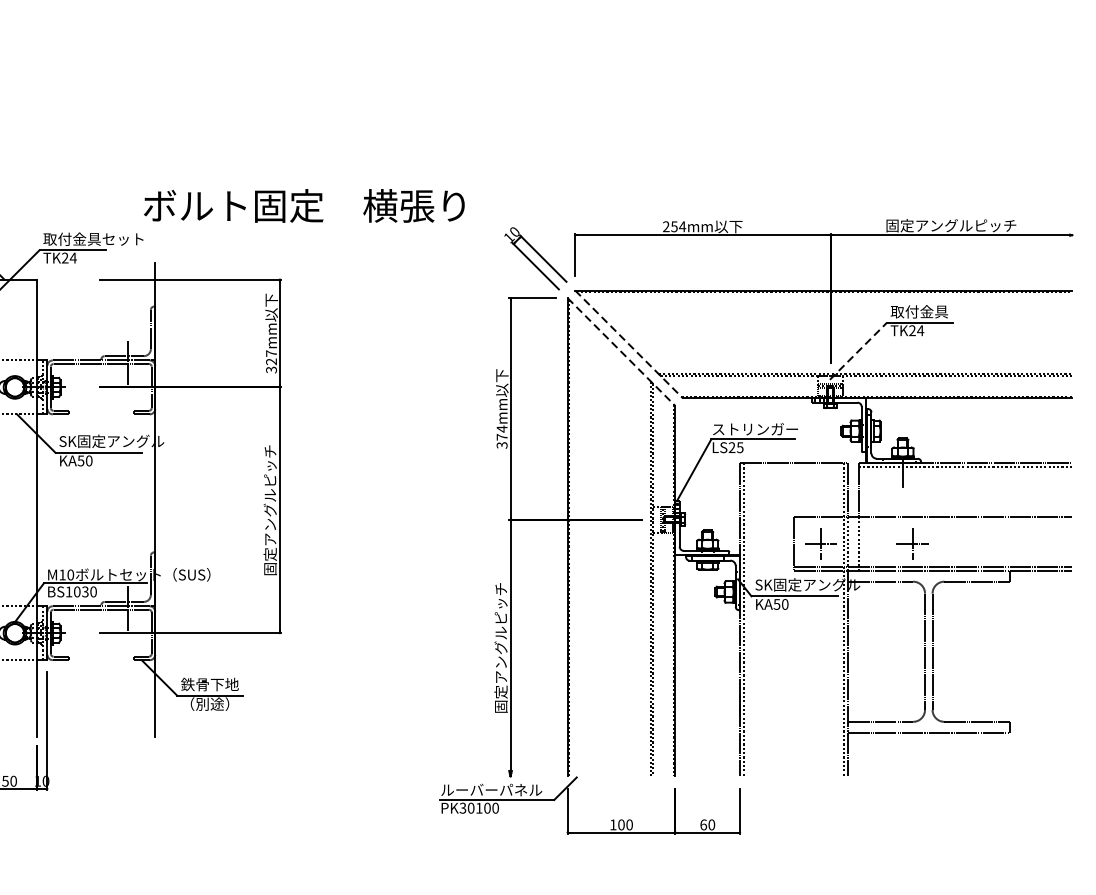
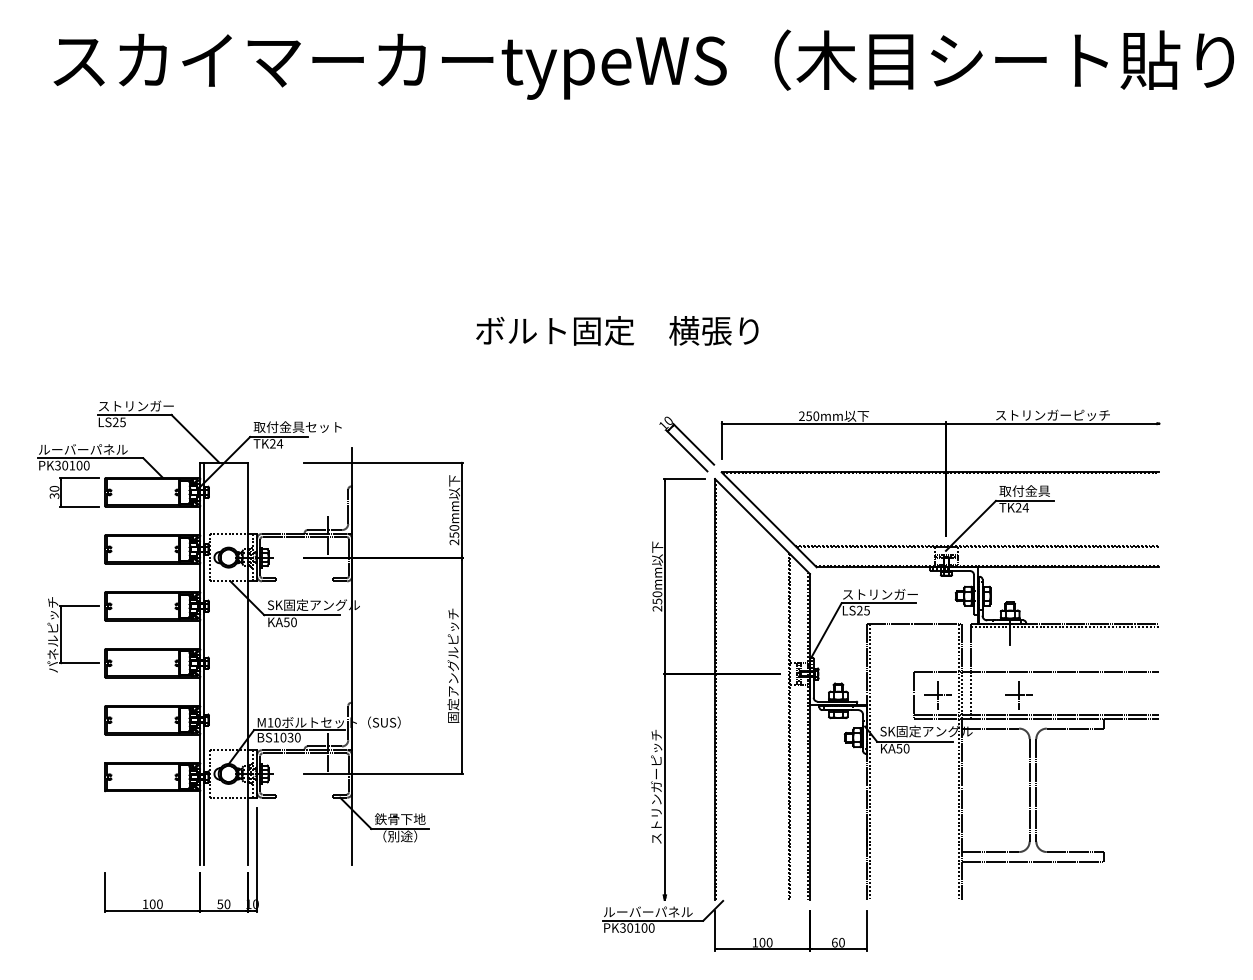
text: (304, 205) -> (617, 330), moved
text: (929, 225) -> (1033, 415), 固定アングルピッチ -> ストリンガーピッチ
text: (682, 227) -> (816, 416), 254mm -> 250mm
line: (629, 345) -> (769, 520), dashed -> solid
line: (858, 350) -> (971, 525), dashed -> solid
line: (621, 352) -> (762, 526), dashed -> solid
text: (271, 362) -> (454, 535), 327mm -> 250mm
text: (502, 437) -> (657, 601), 374mm -> 250mm
text: (501, 669) -> (656, 805), 固定アングルピッチ -> ストリンガーピッチ

